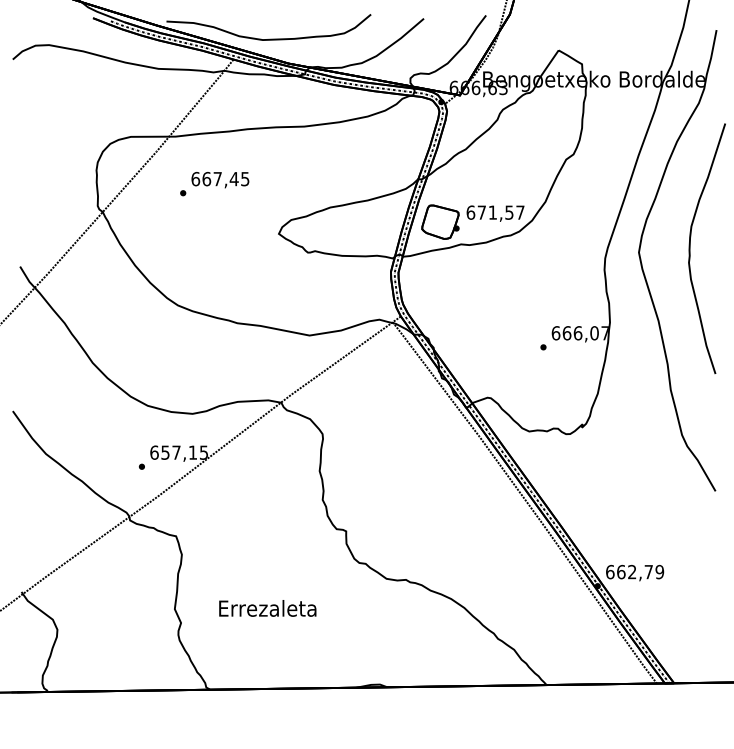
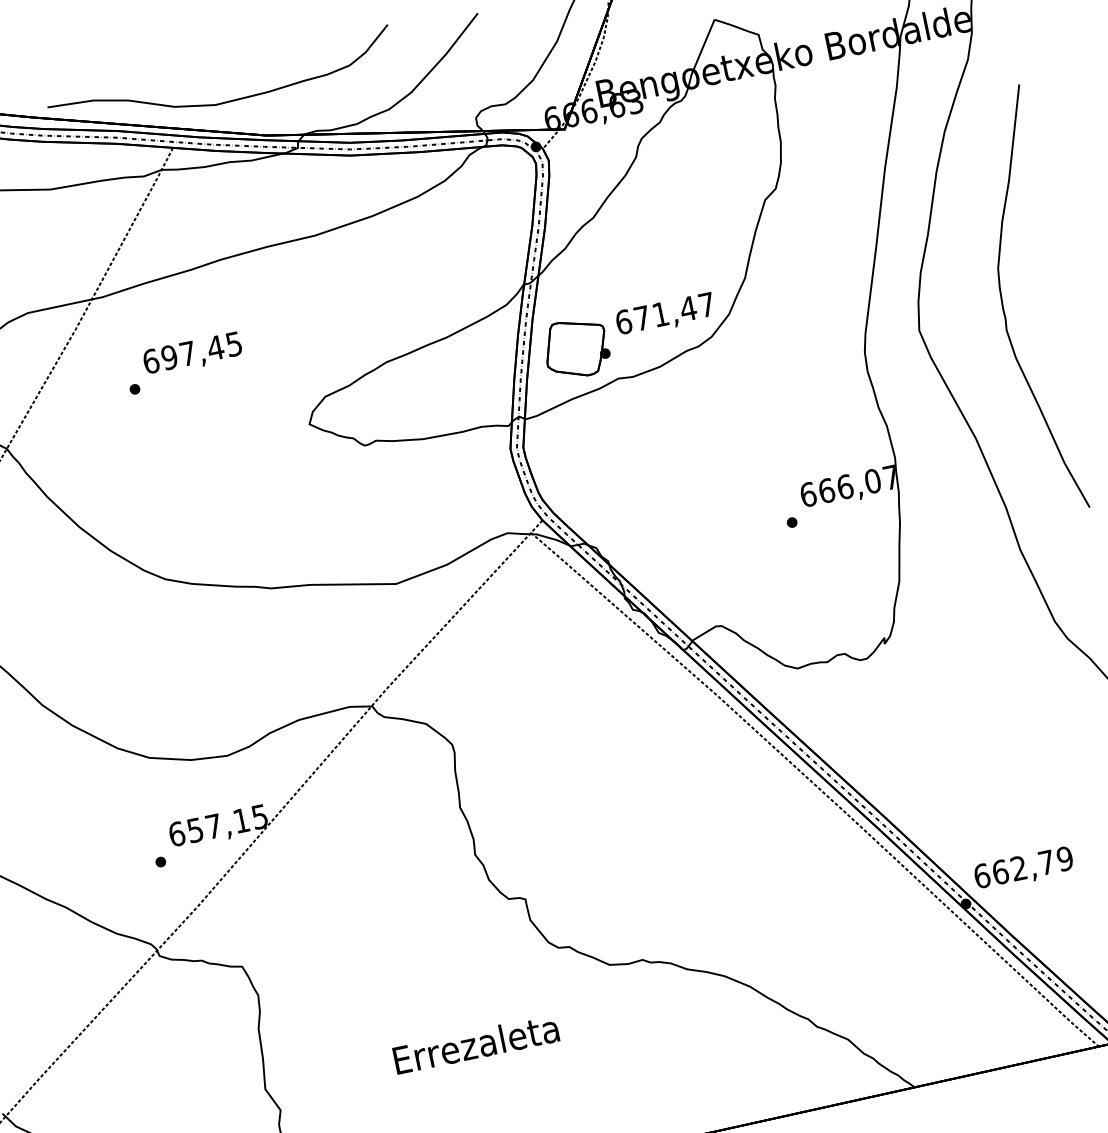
text: (206, 179) -> (169, 358), 667,45 -> 697,45
text: (508, 212) -> (686, 308), 671,57 -> 671,47
text: (267, 608) -> (475, 1044), moved

